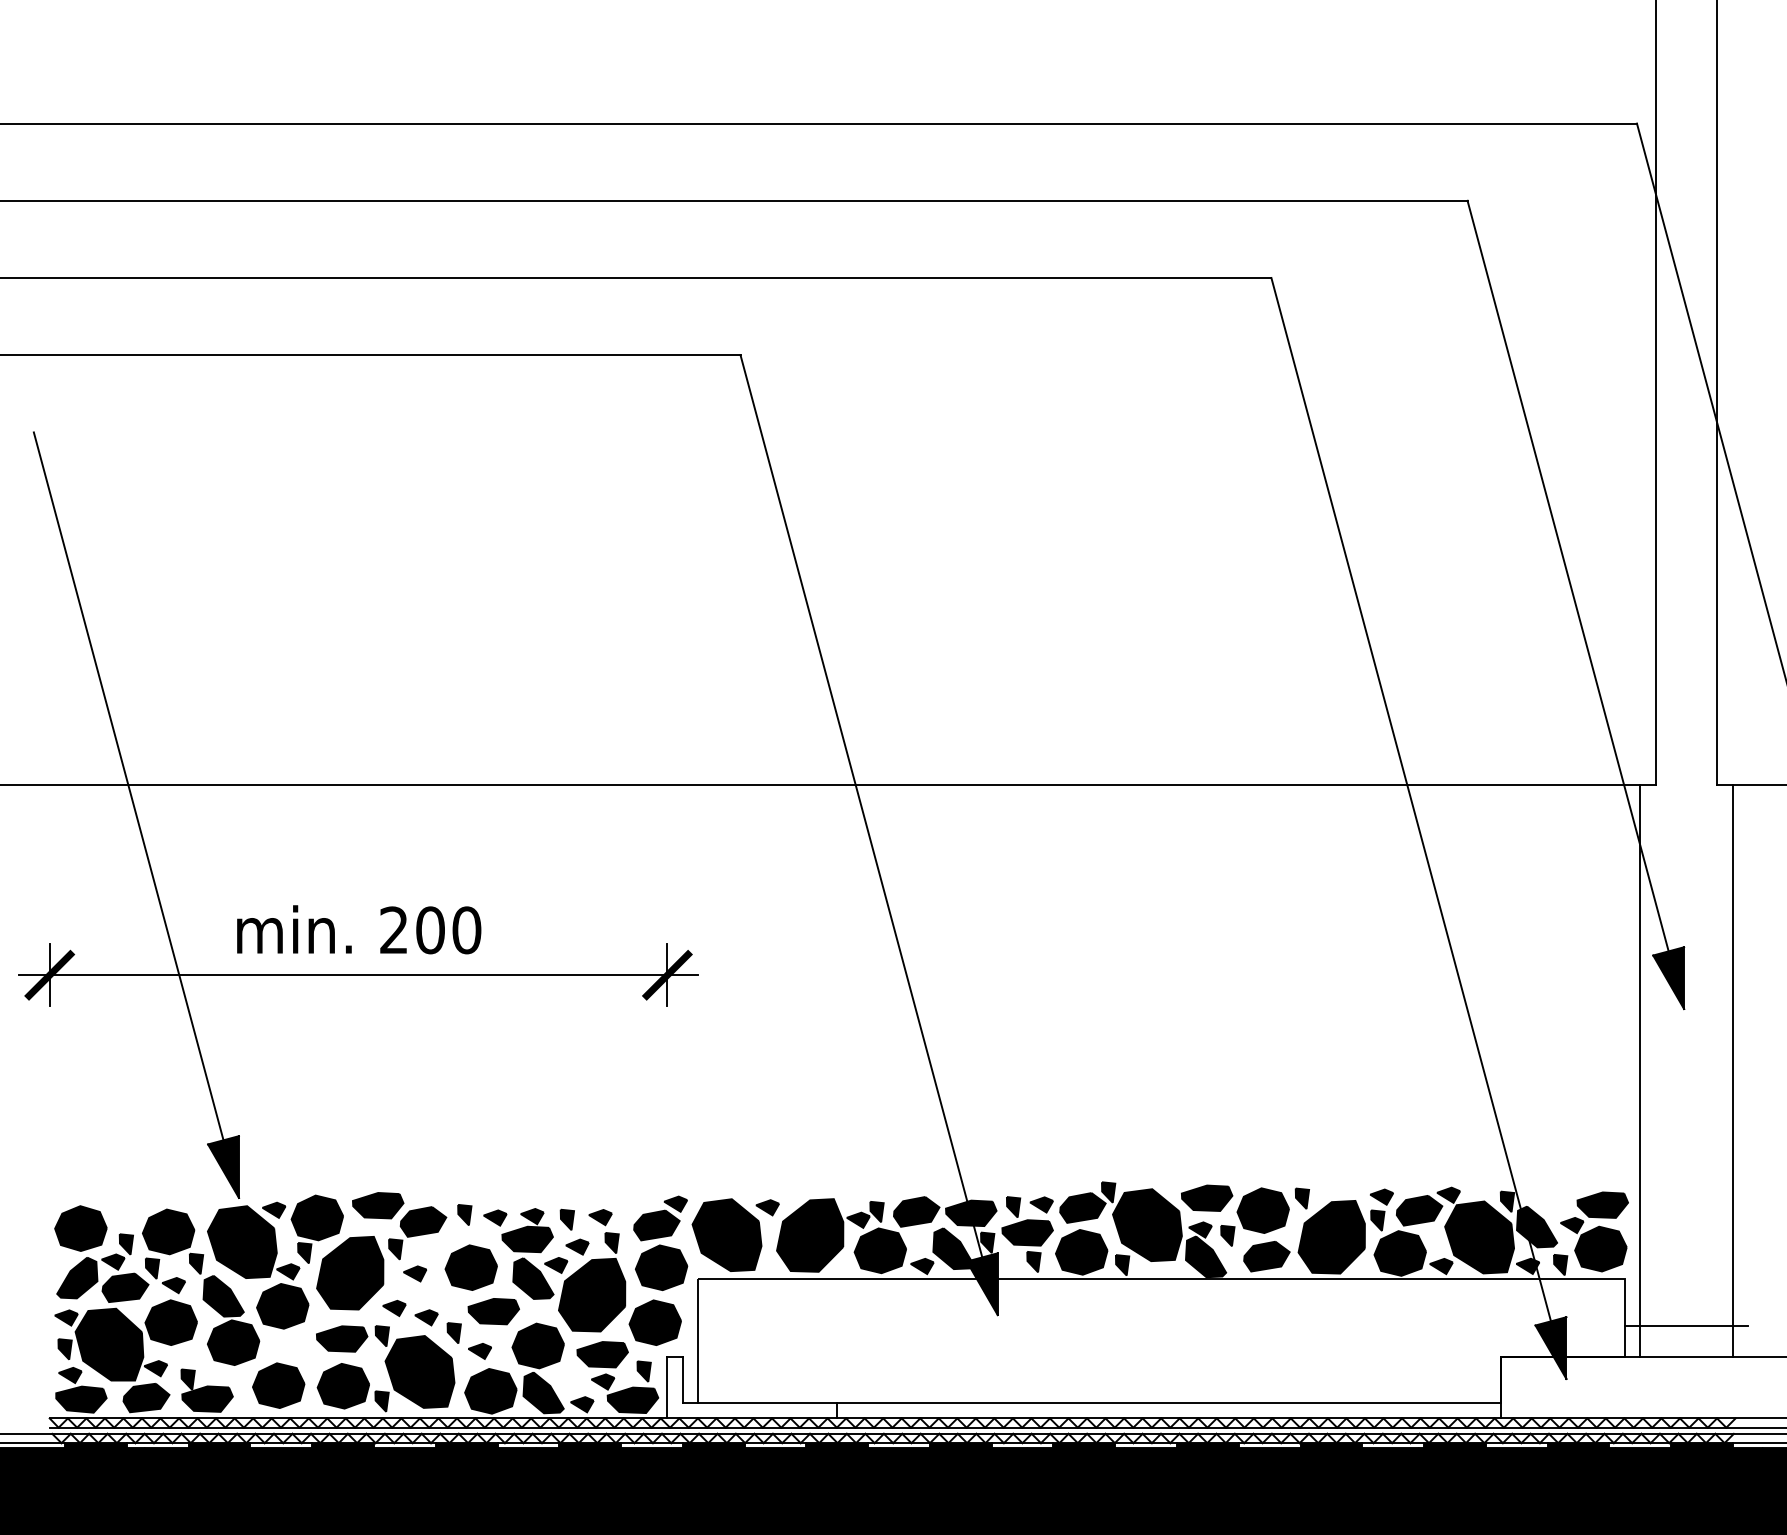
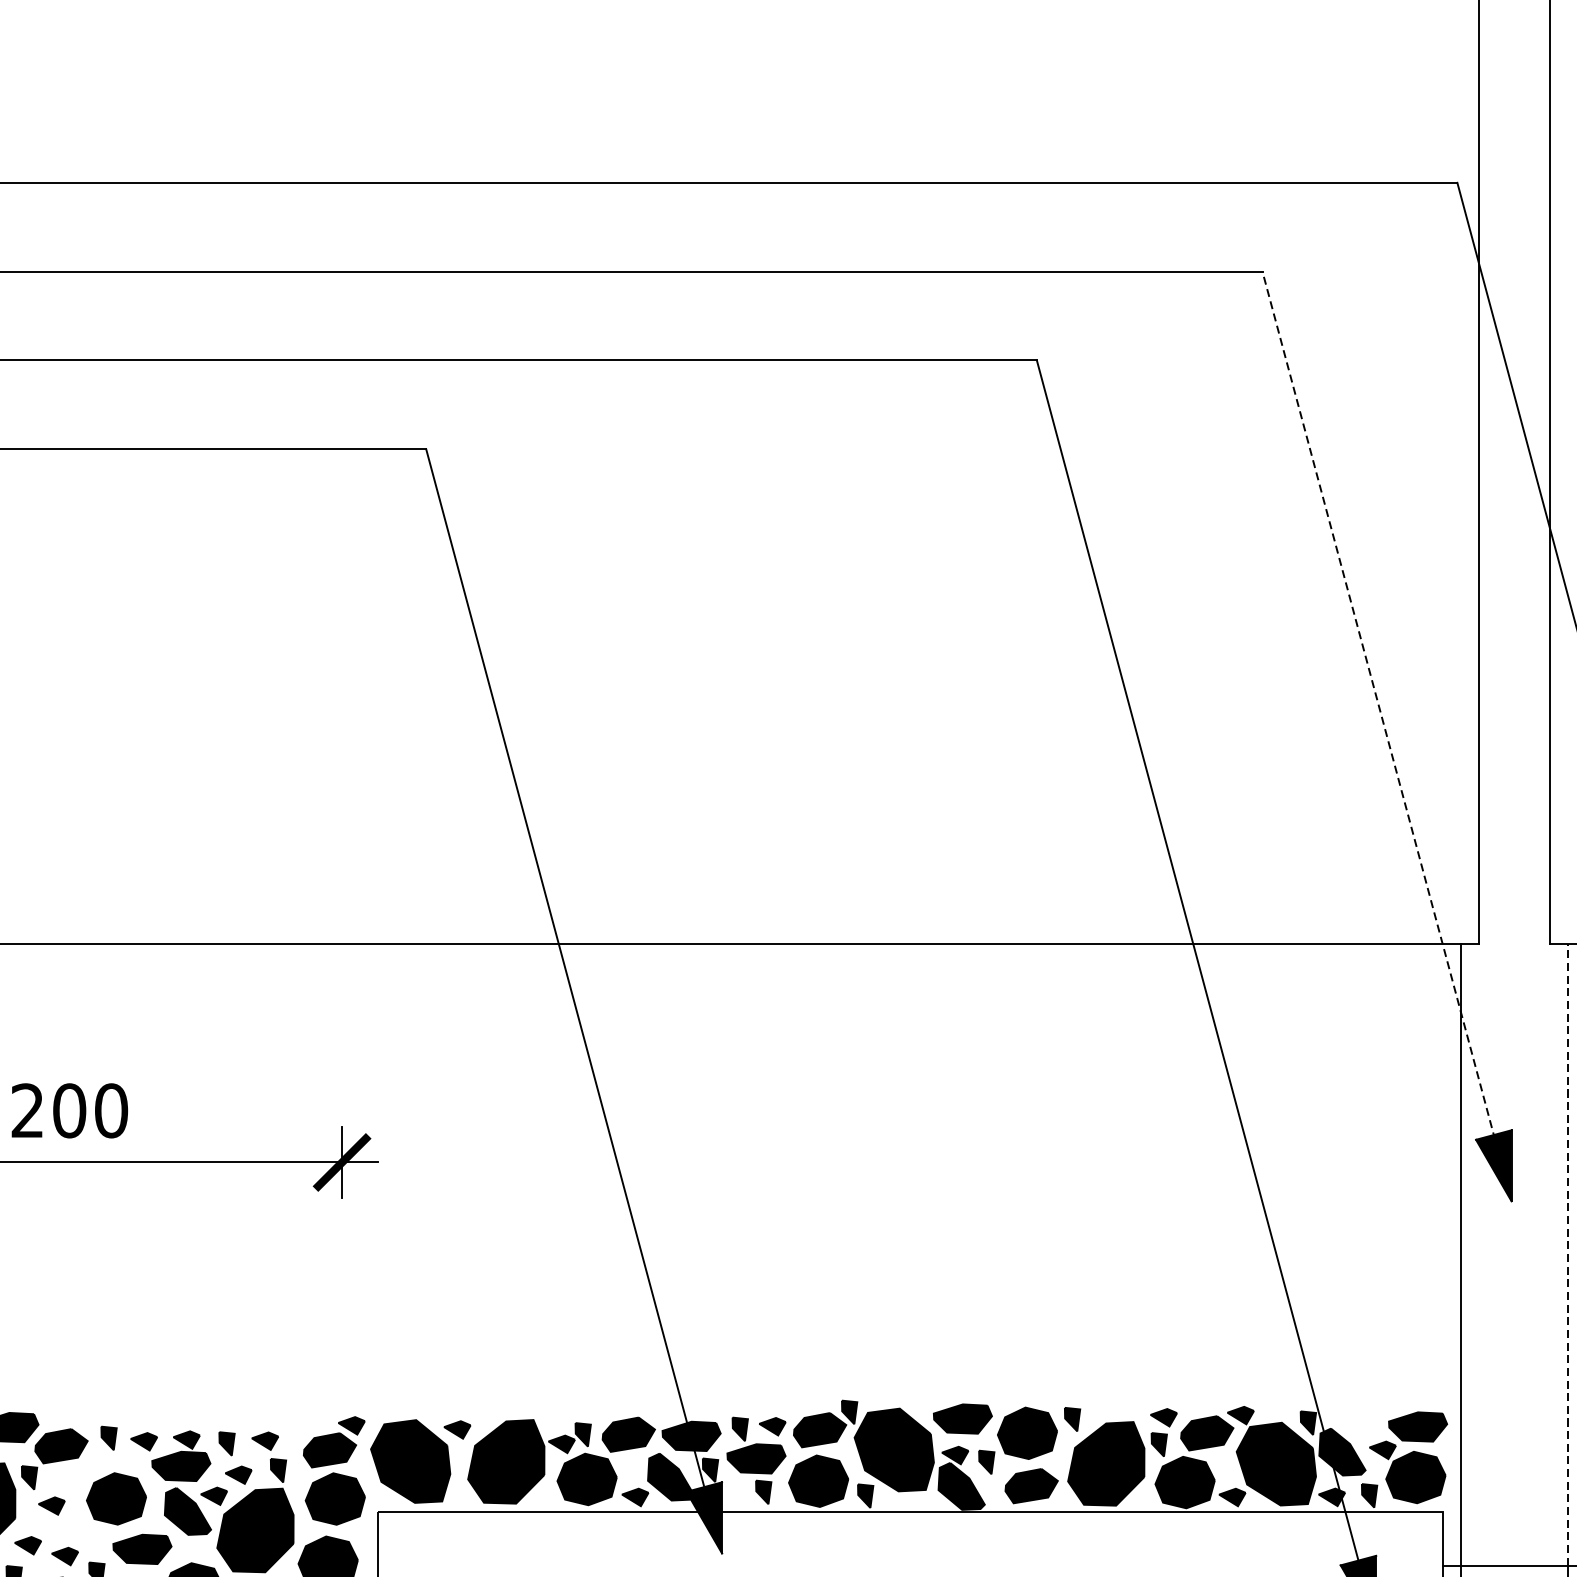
line: (1575, 604) -> (1386, 736), solid -> dashed
line: (1732, 1055) -> (1567, 1254), solid -> dashed

